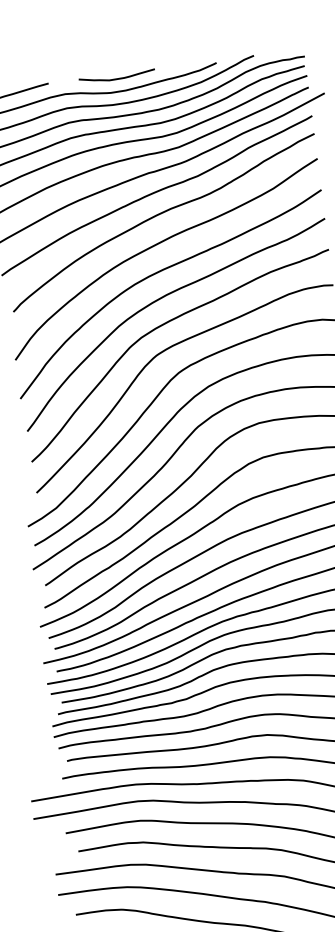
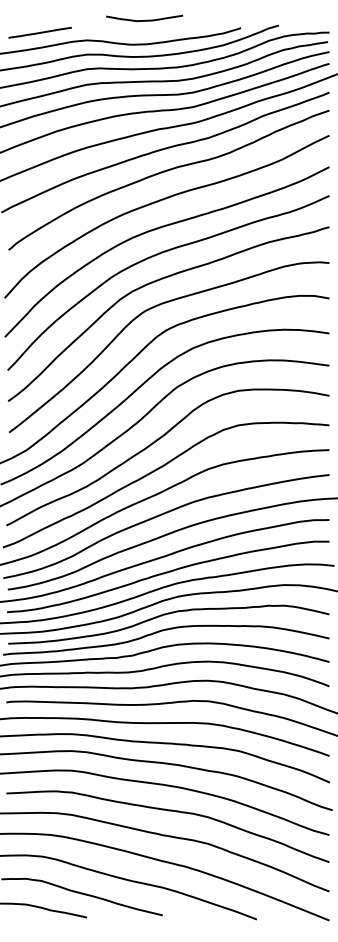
curve: (118, 77) -> (145, 19), moved

